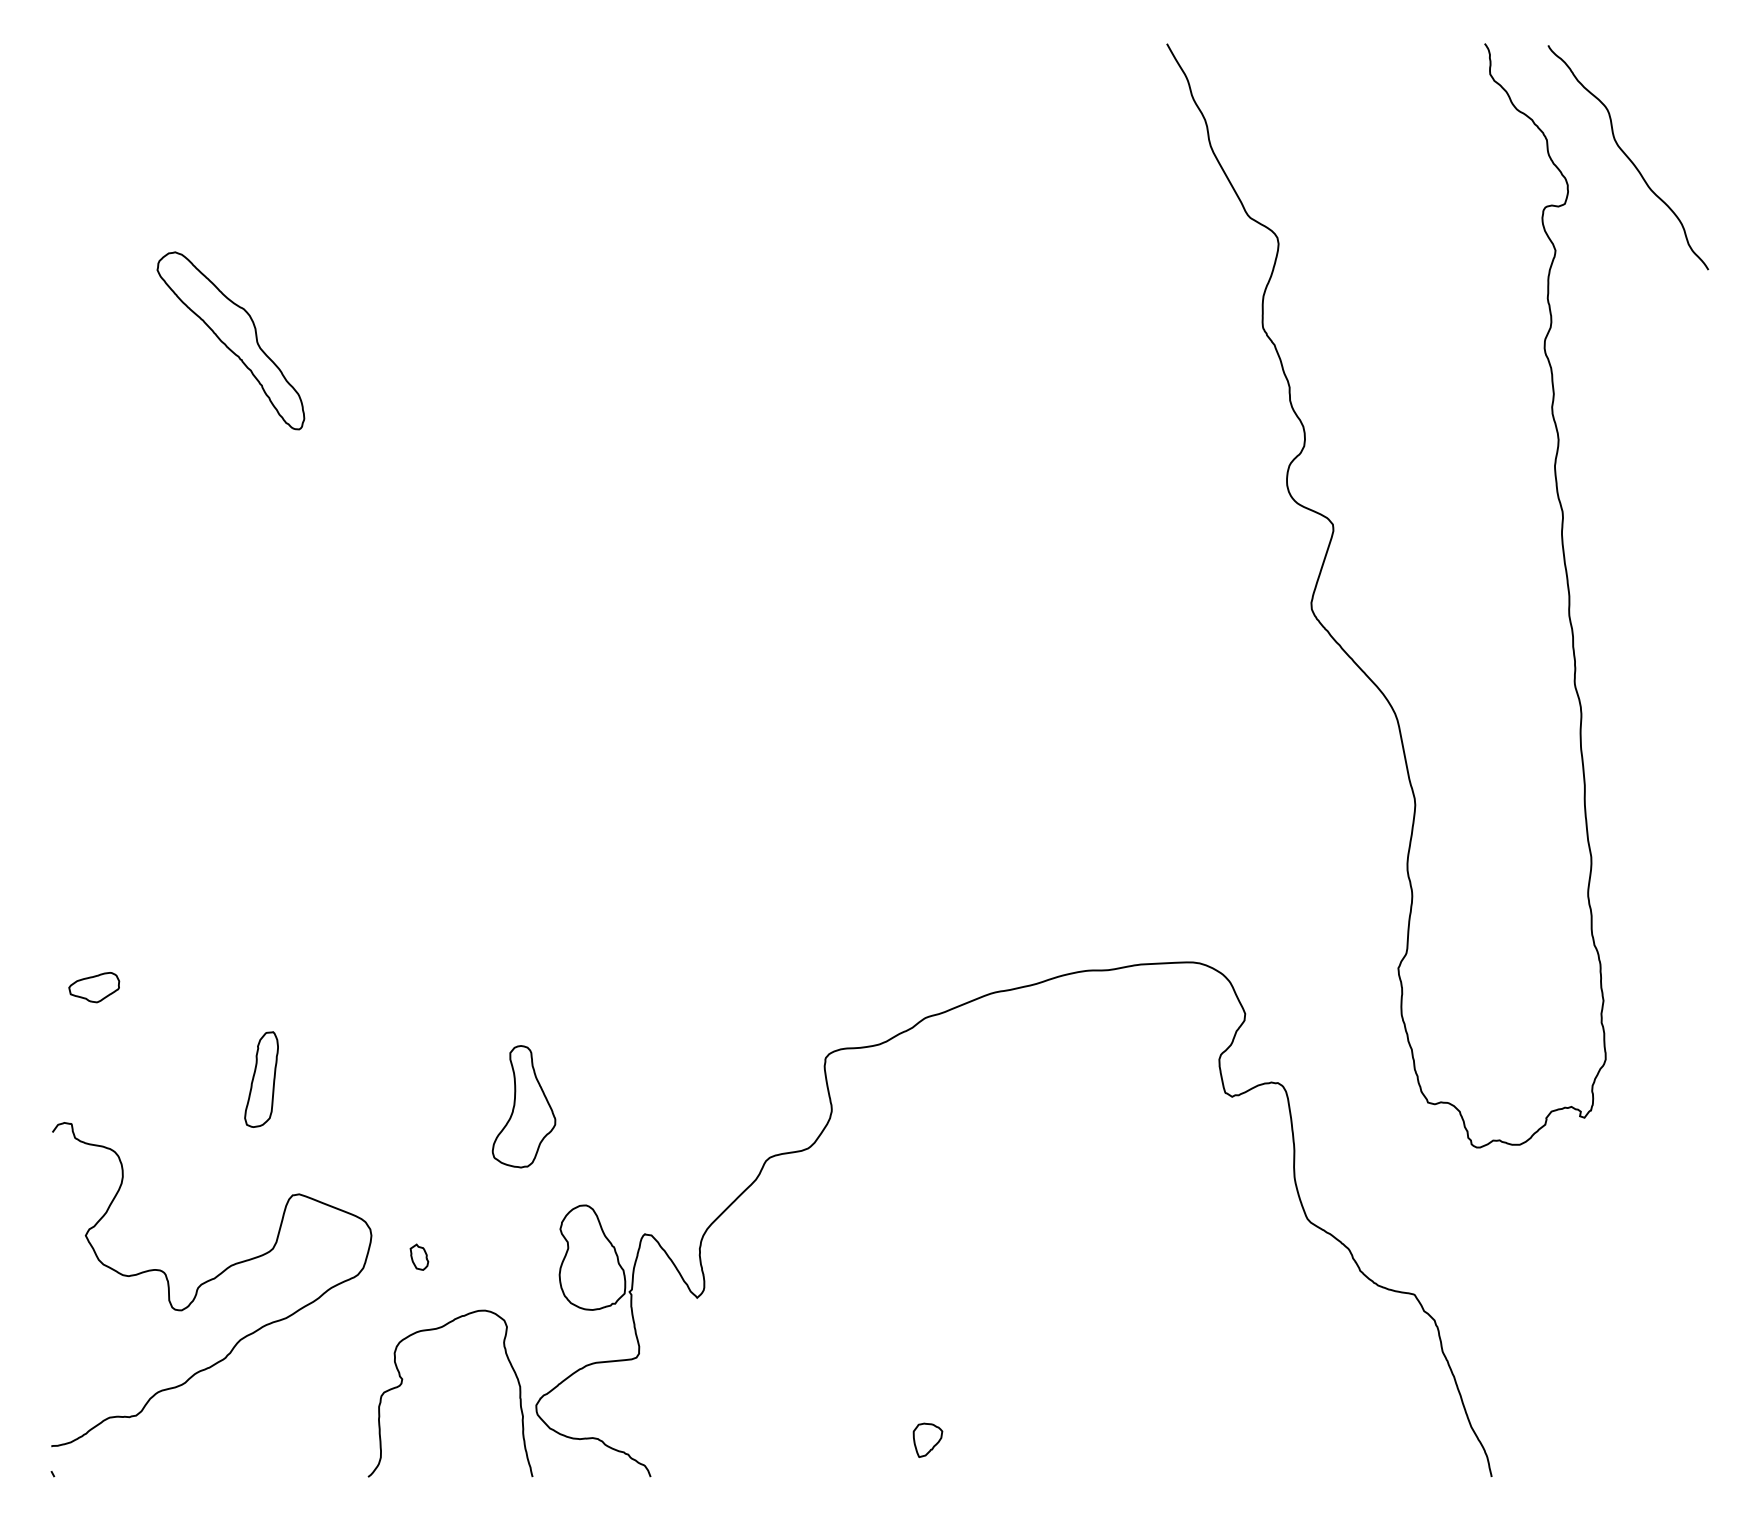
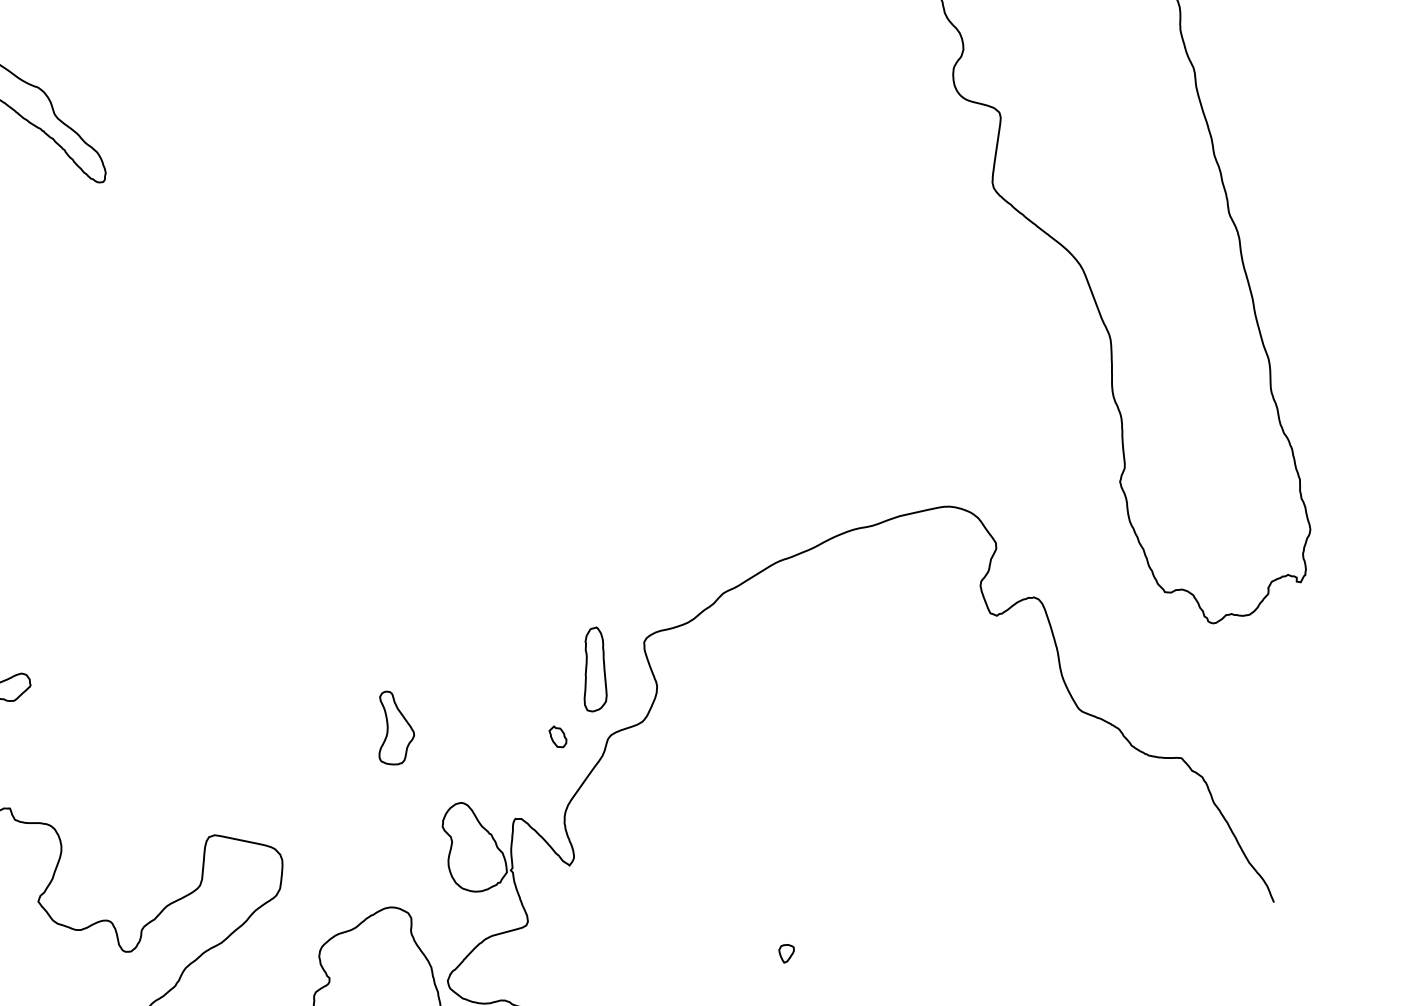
part: (261, 1079) -> (593, 669), moved
part: (523, 1106) -> (393, 727), size x0.7
part: (419, 1256) -> (558, 736), moved
part: (927, 1439) -> (786, 952), size x0.6

